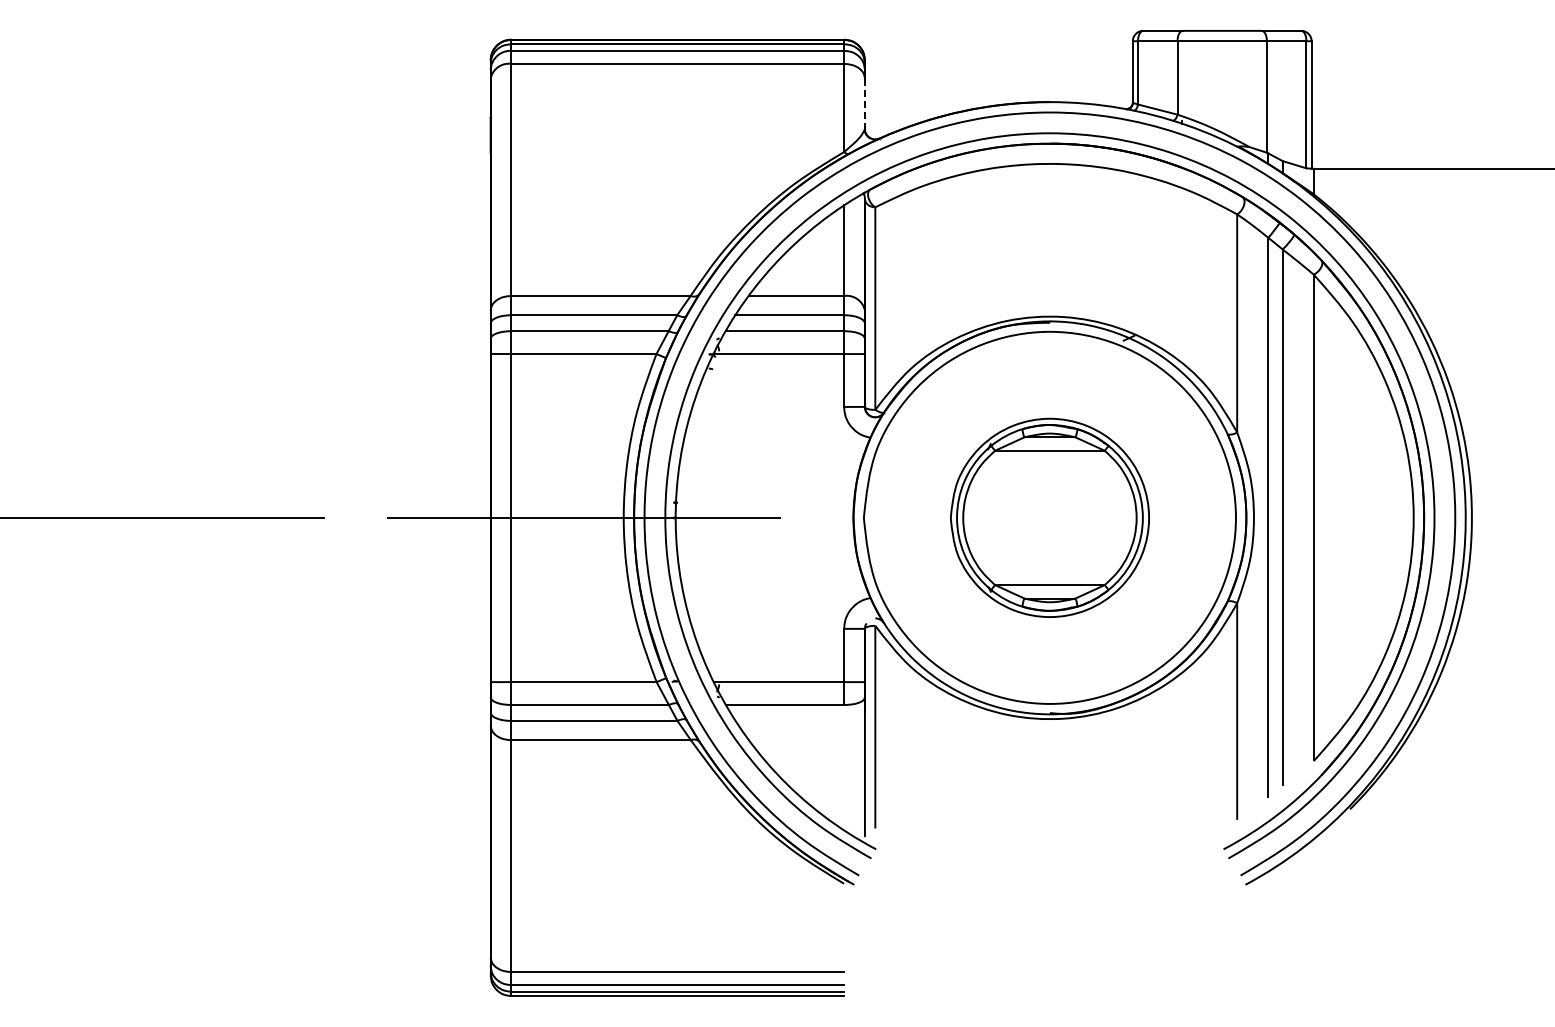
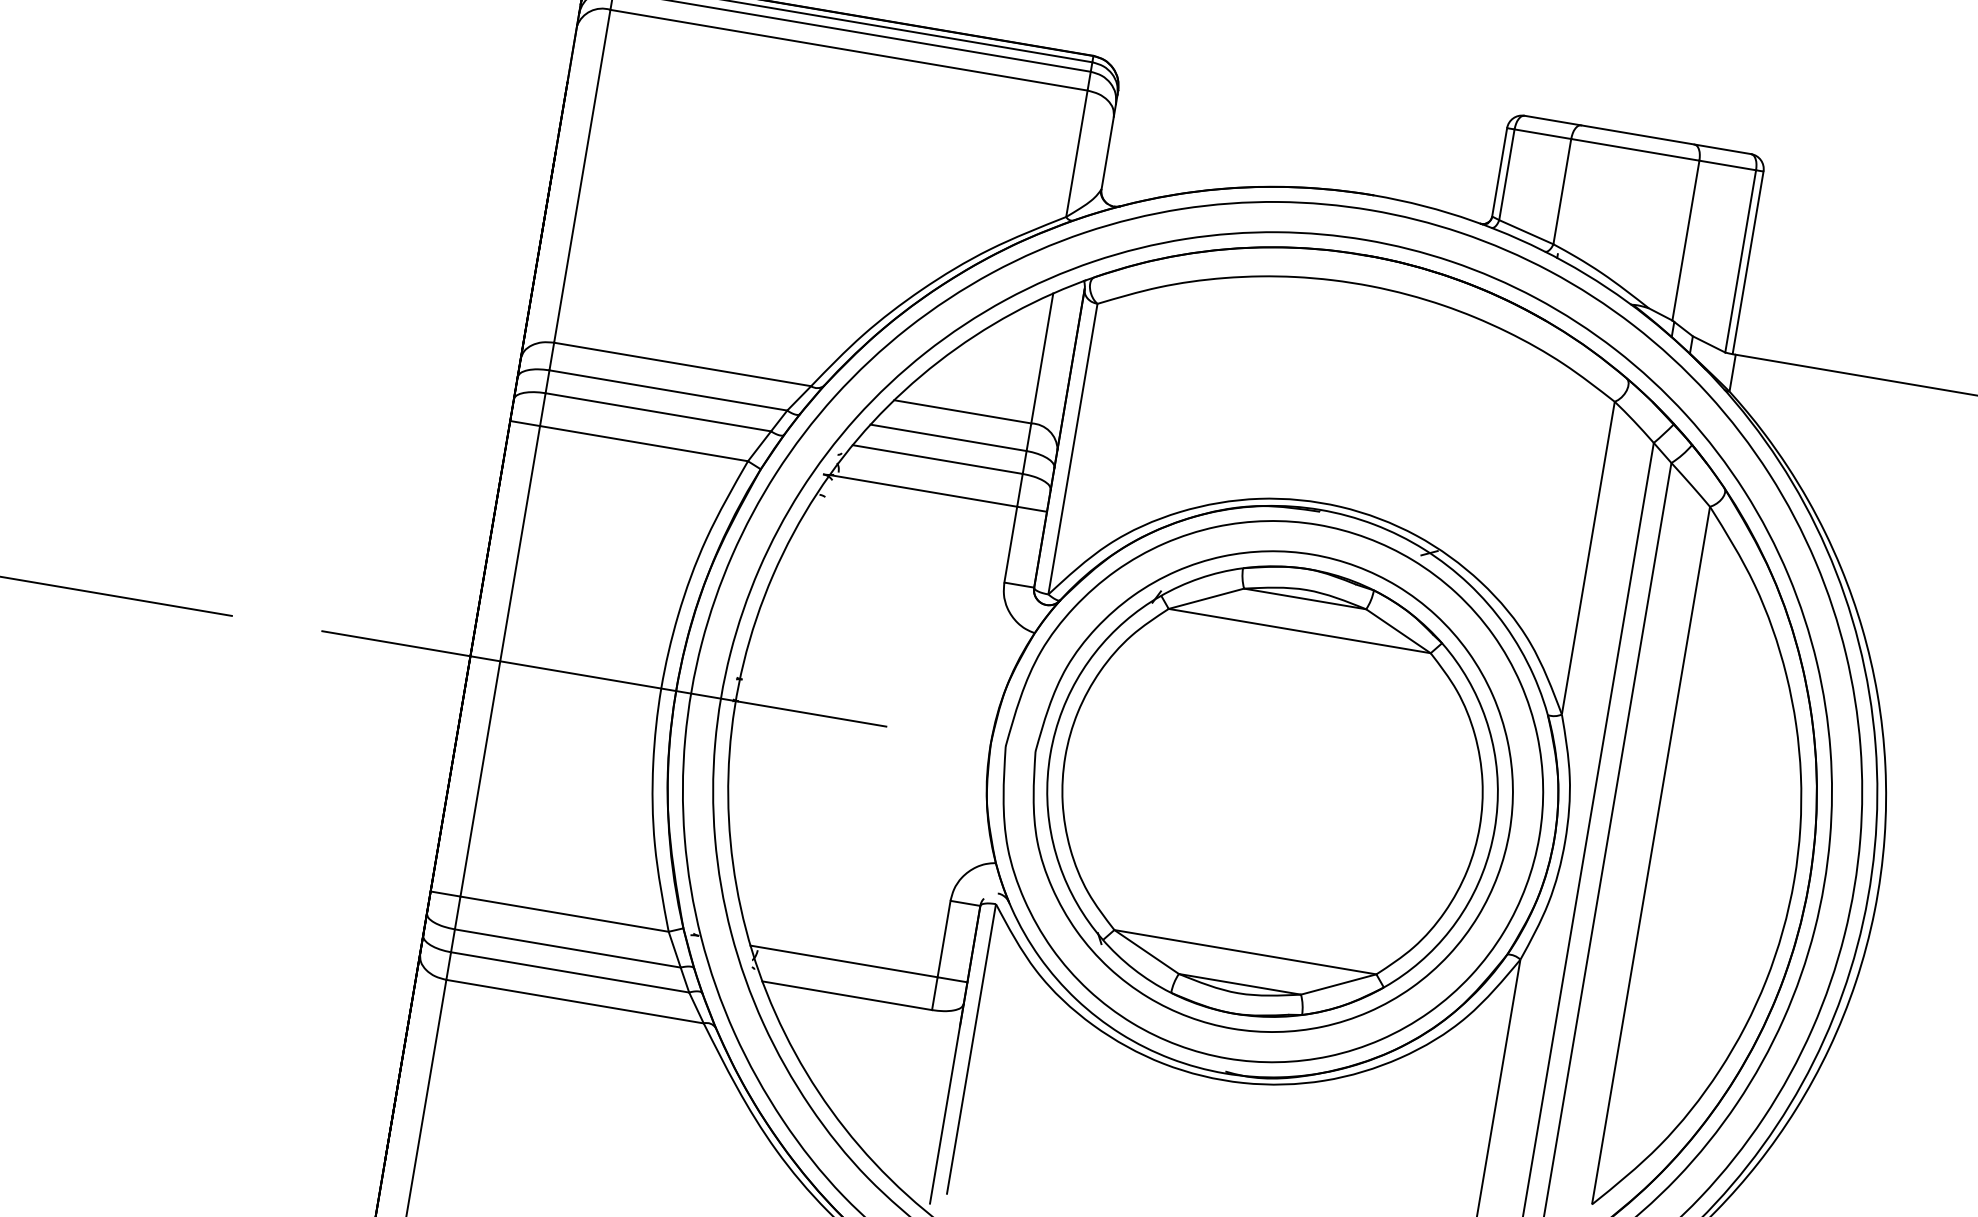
line: (864, 104) -> (1106, 153), dashed -> solid
part: (1049, 517) -> (1272, 790), size x1.67

